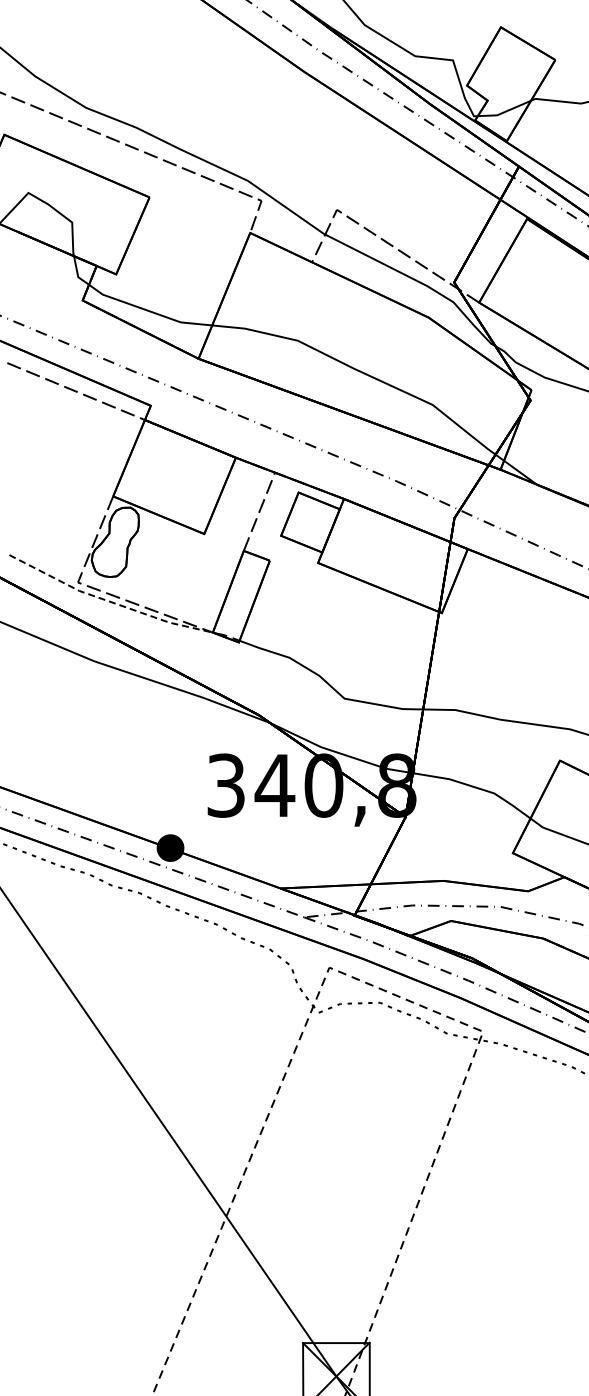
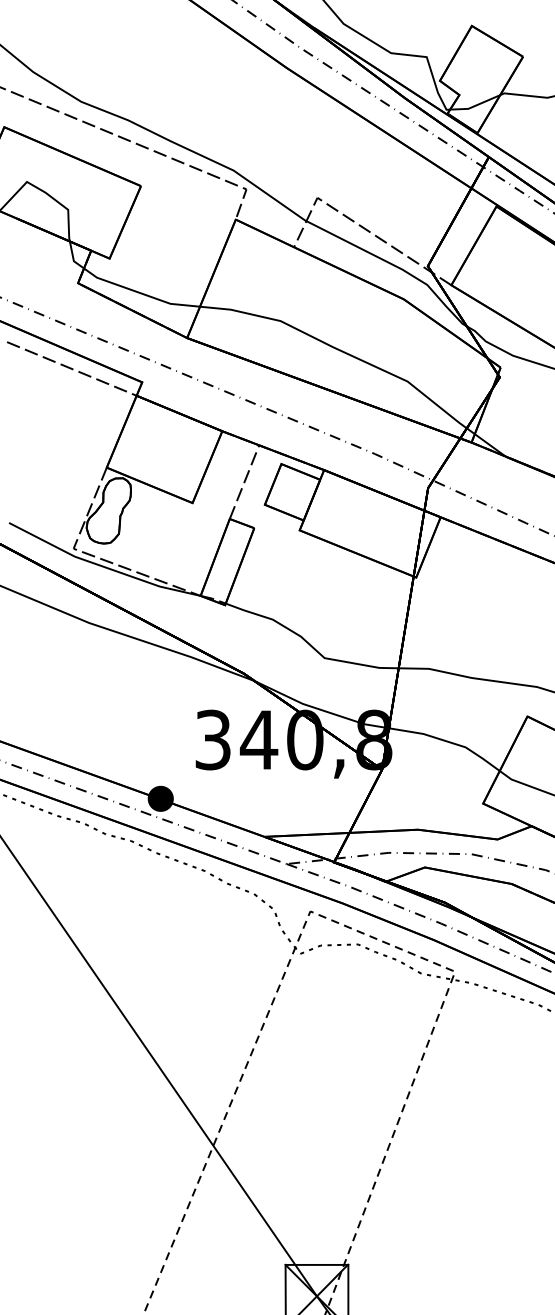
line: (108, 601) -> (102, 566), dashed -> solid

